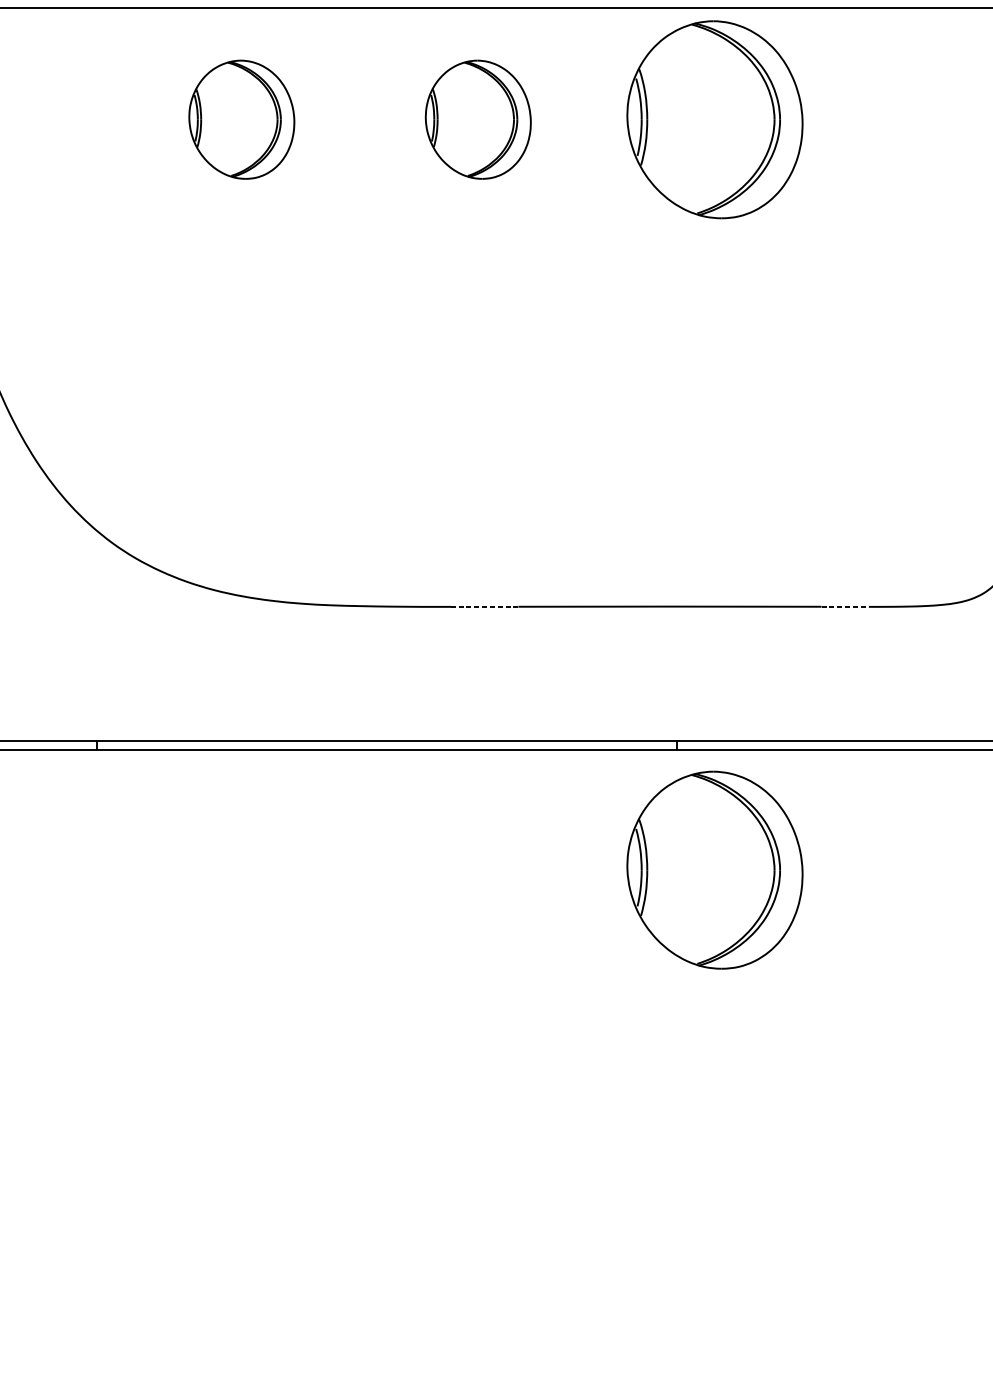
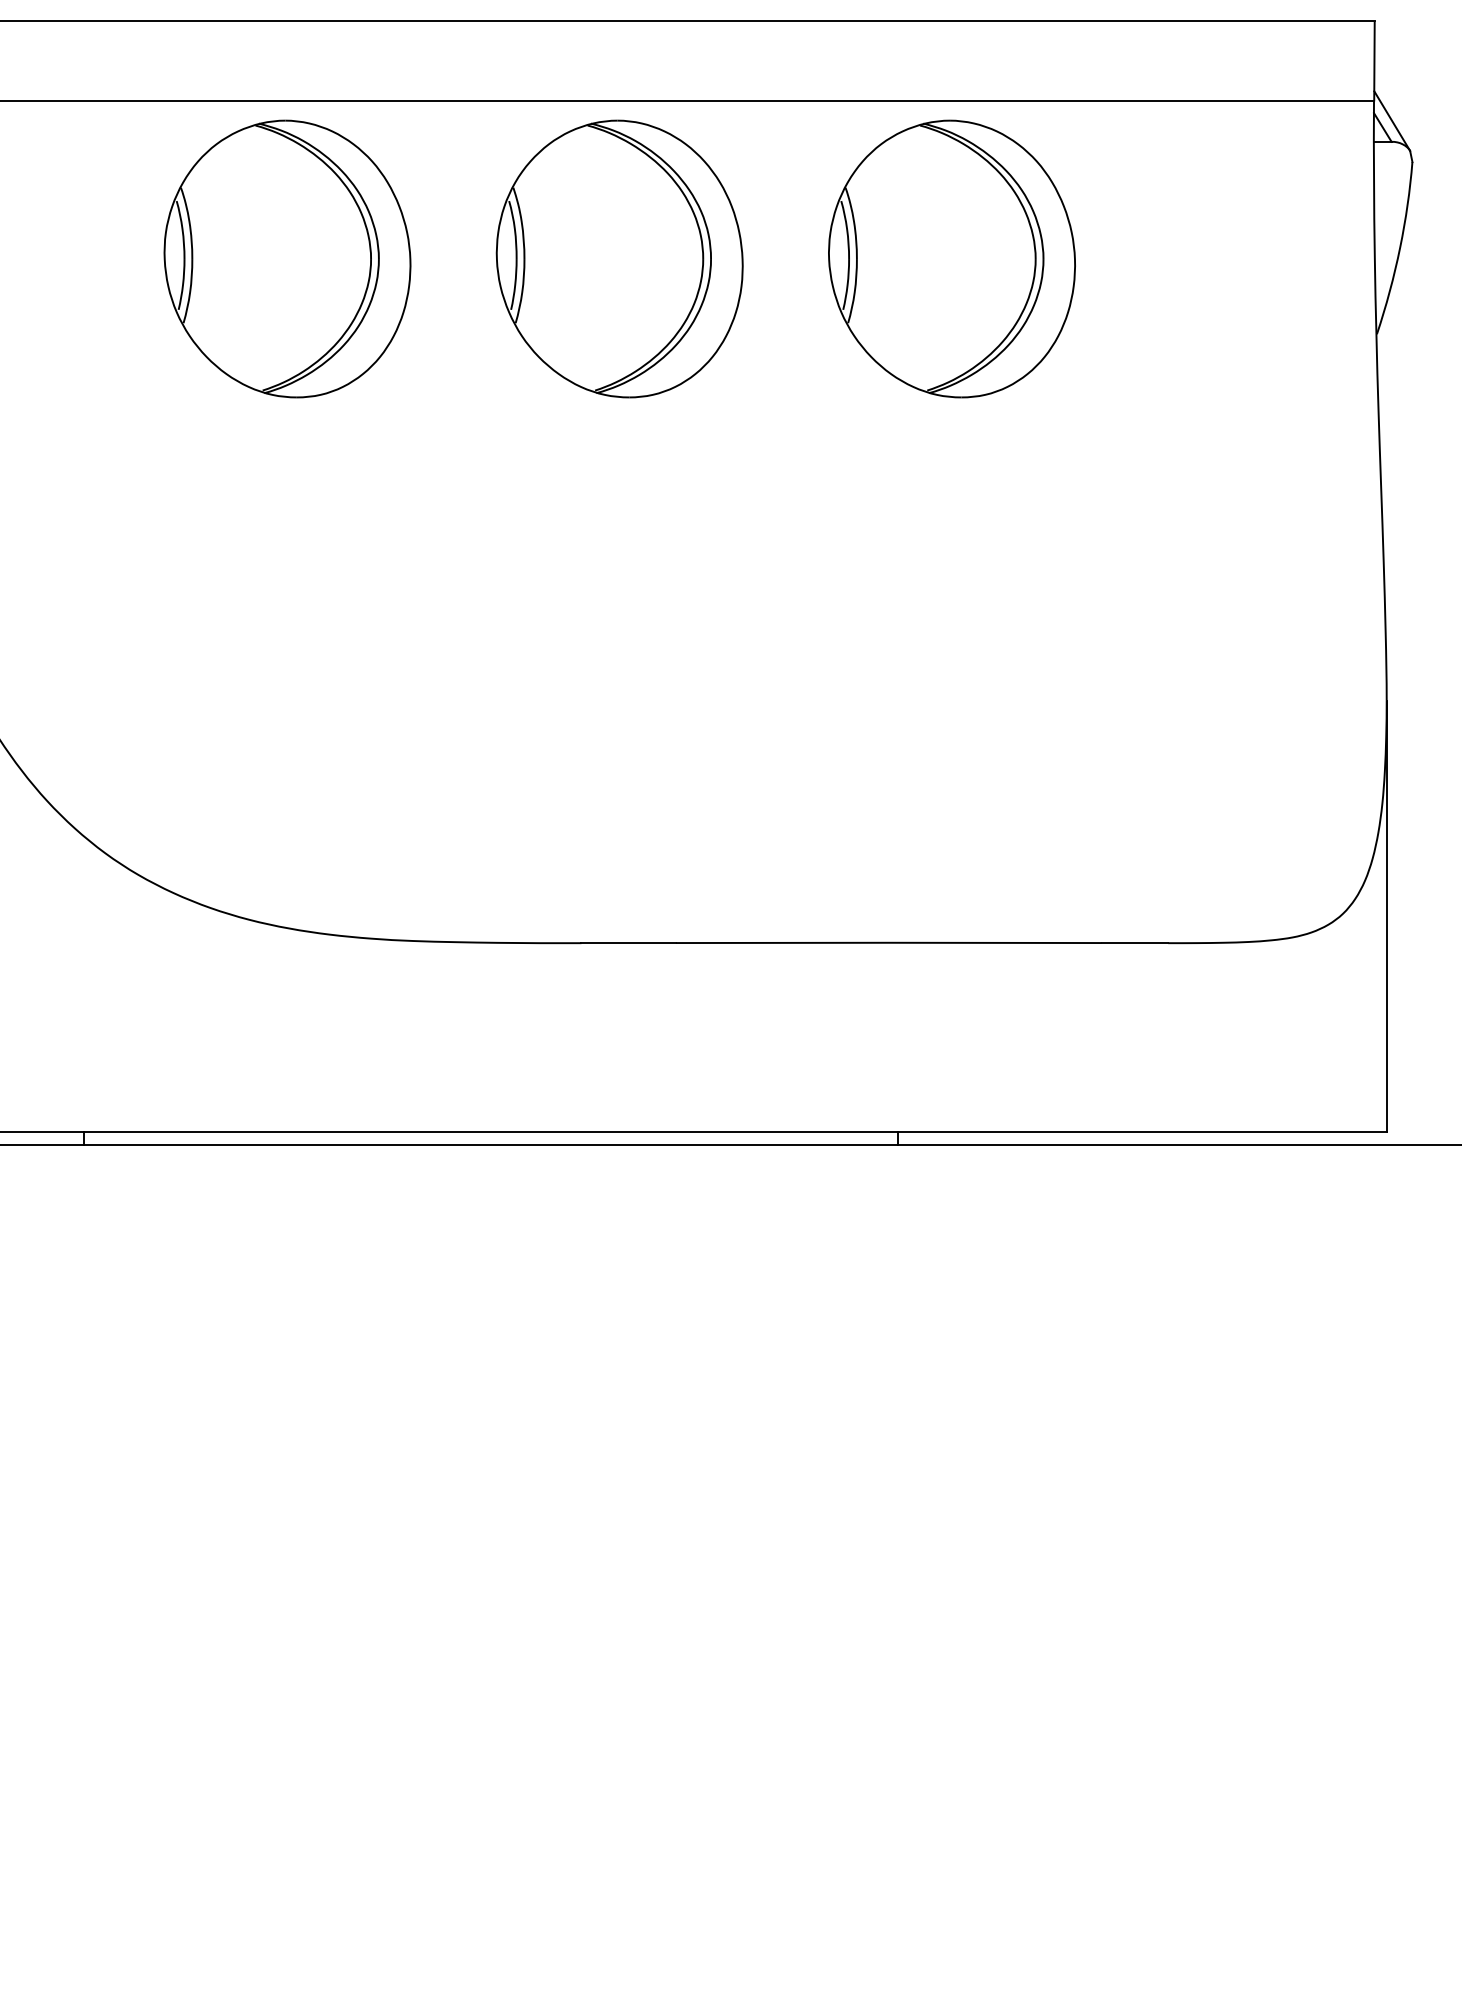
part: (241, 119) -> (287, 258), size x1.67
part: (478, 119) -> (619, 258), size x1.67
line: (484, 607) -> (628, 943), dashed -> solid
line: (845, 607) -> (1135, 943), dashed -> solid
part: (714, 869) -> (951, 1312), removed

